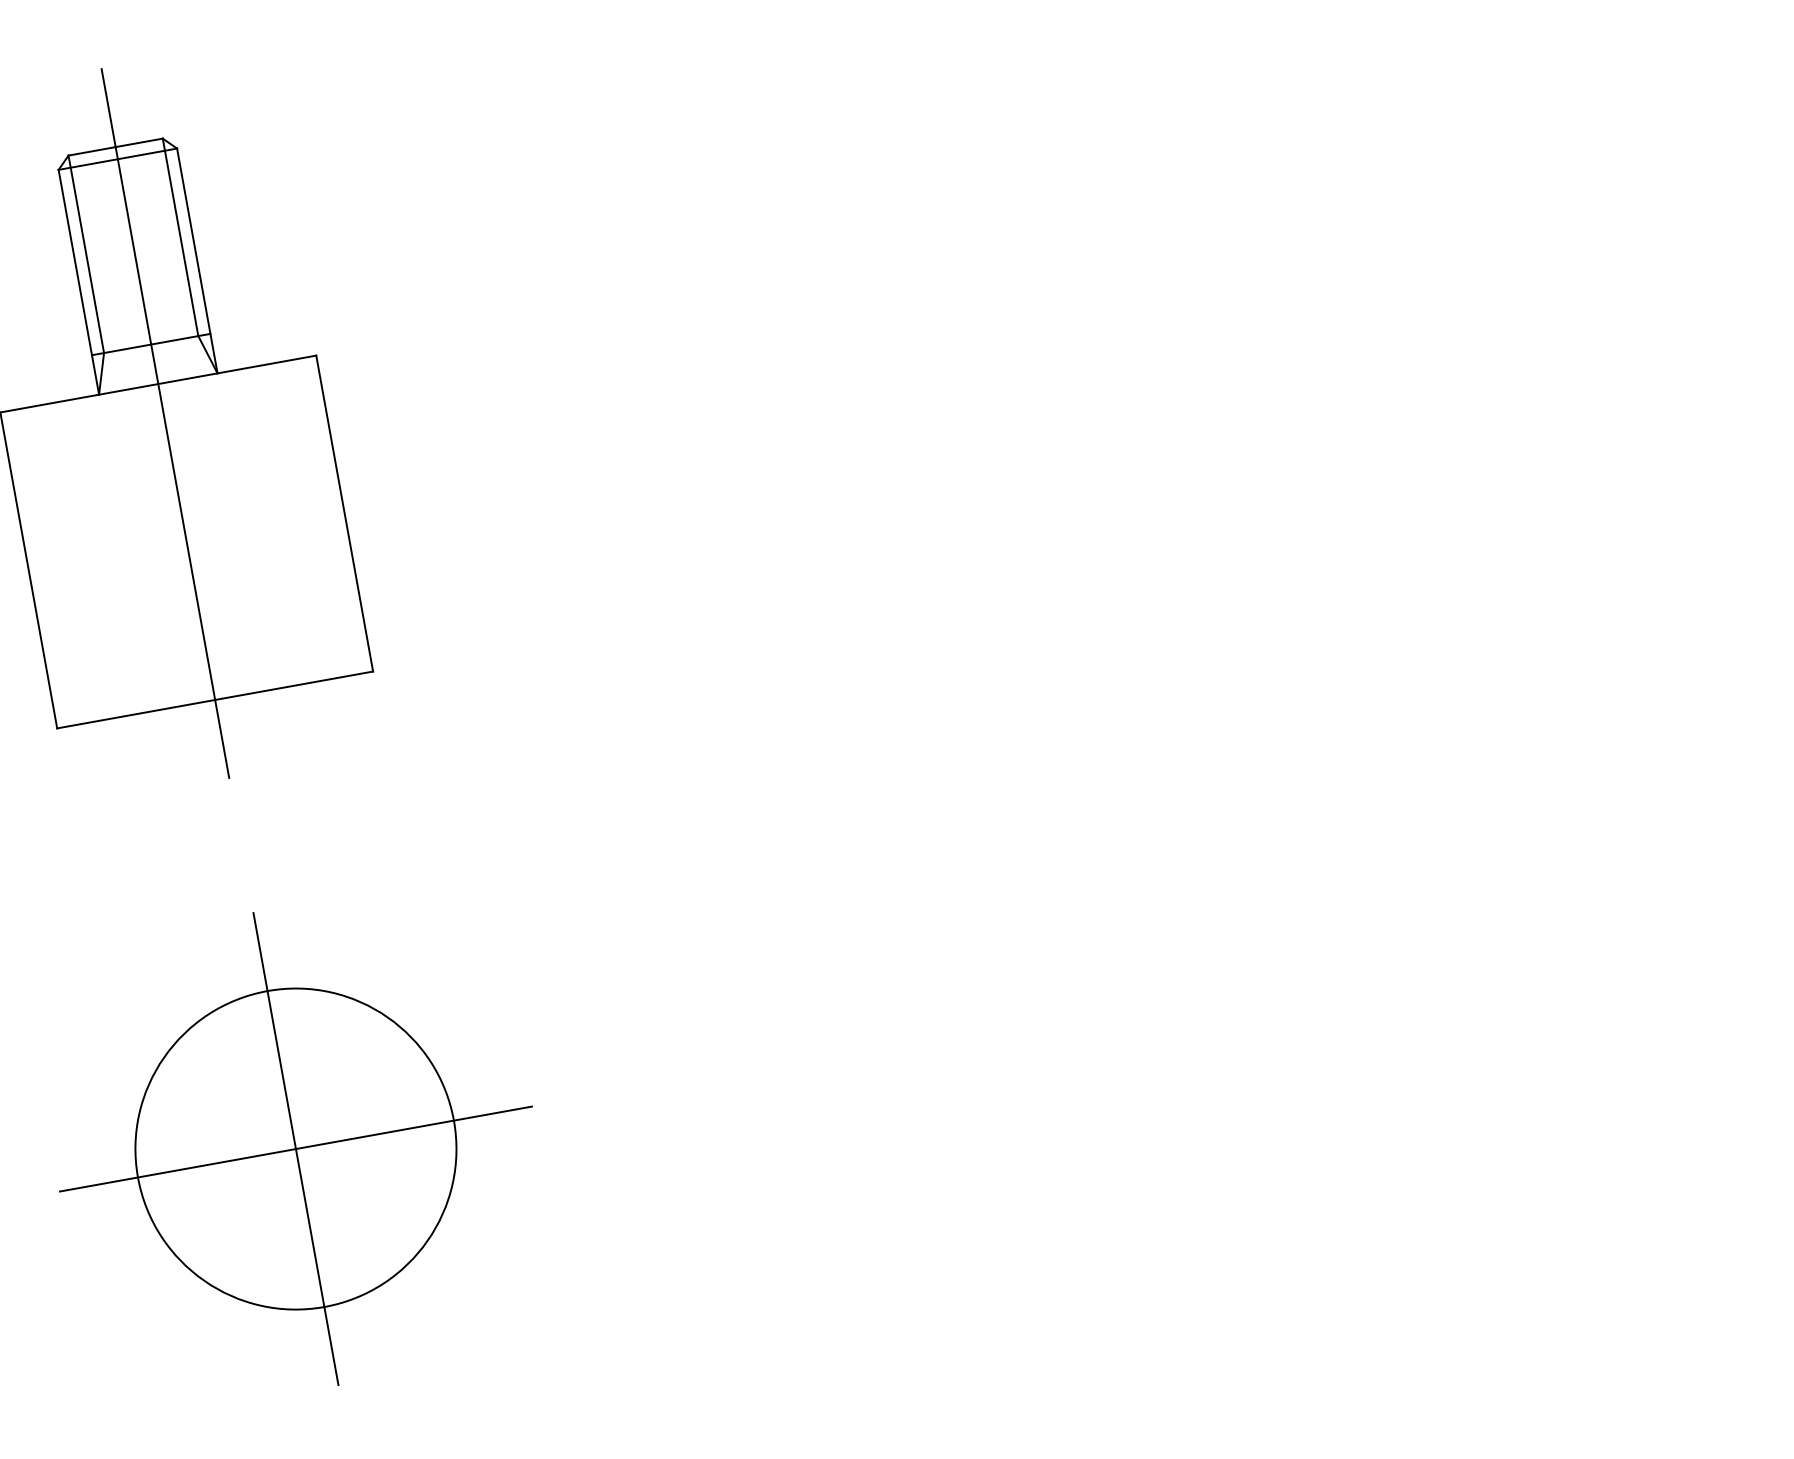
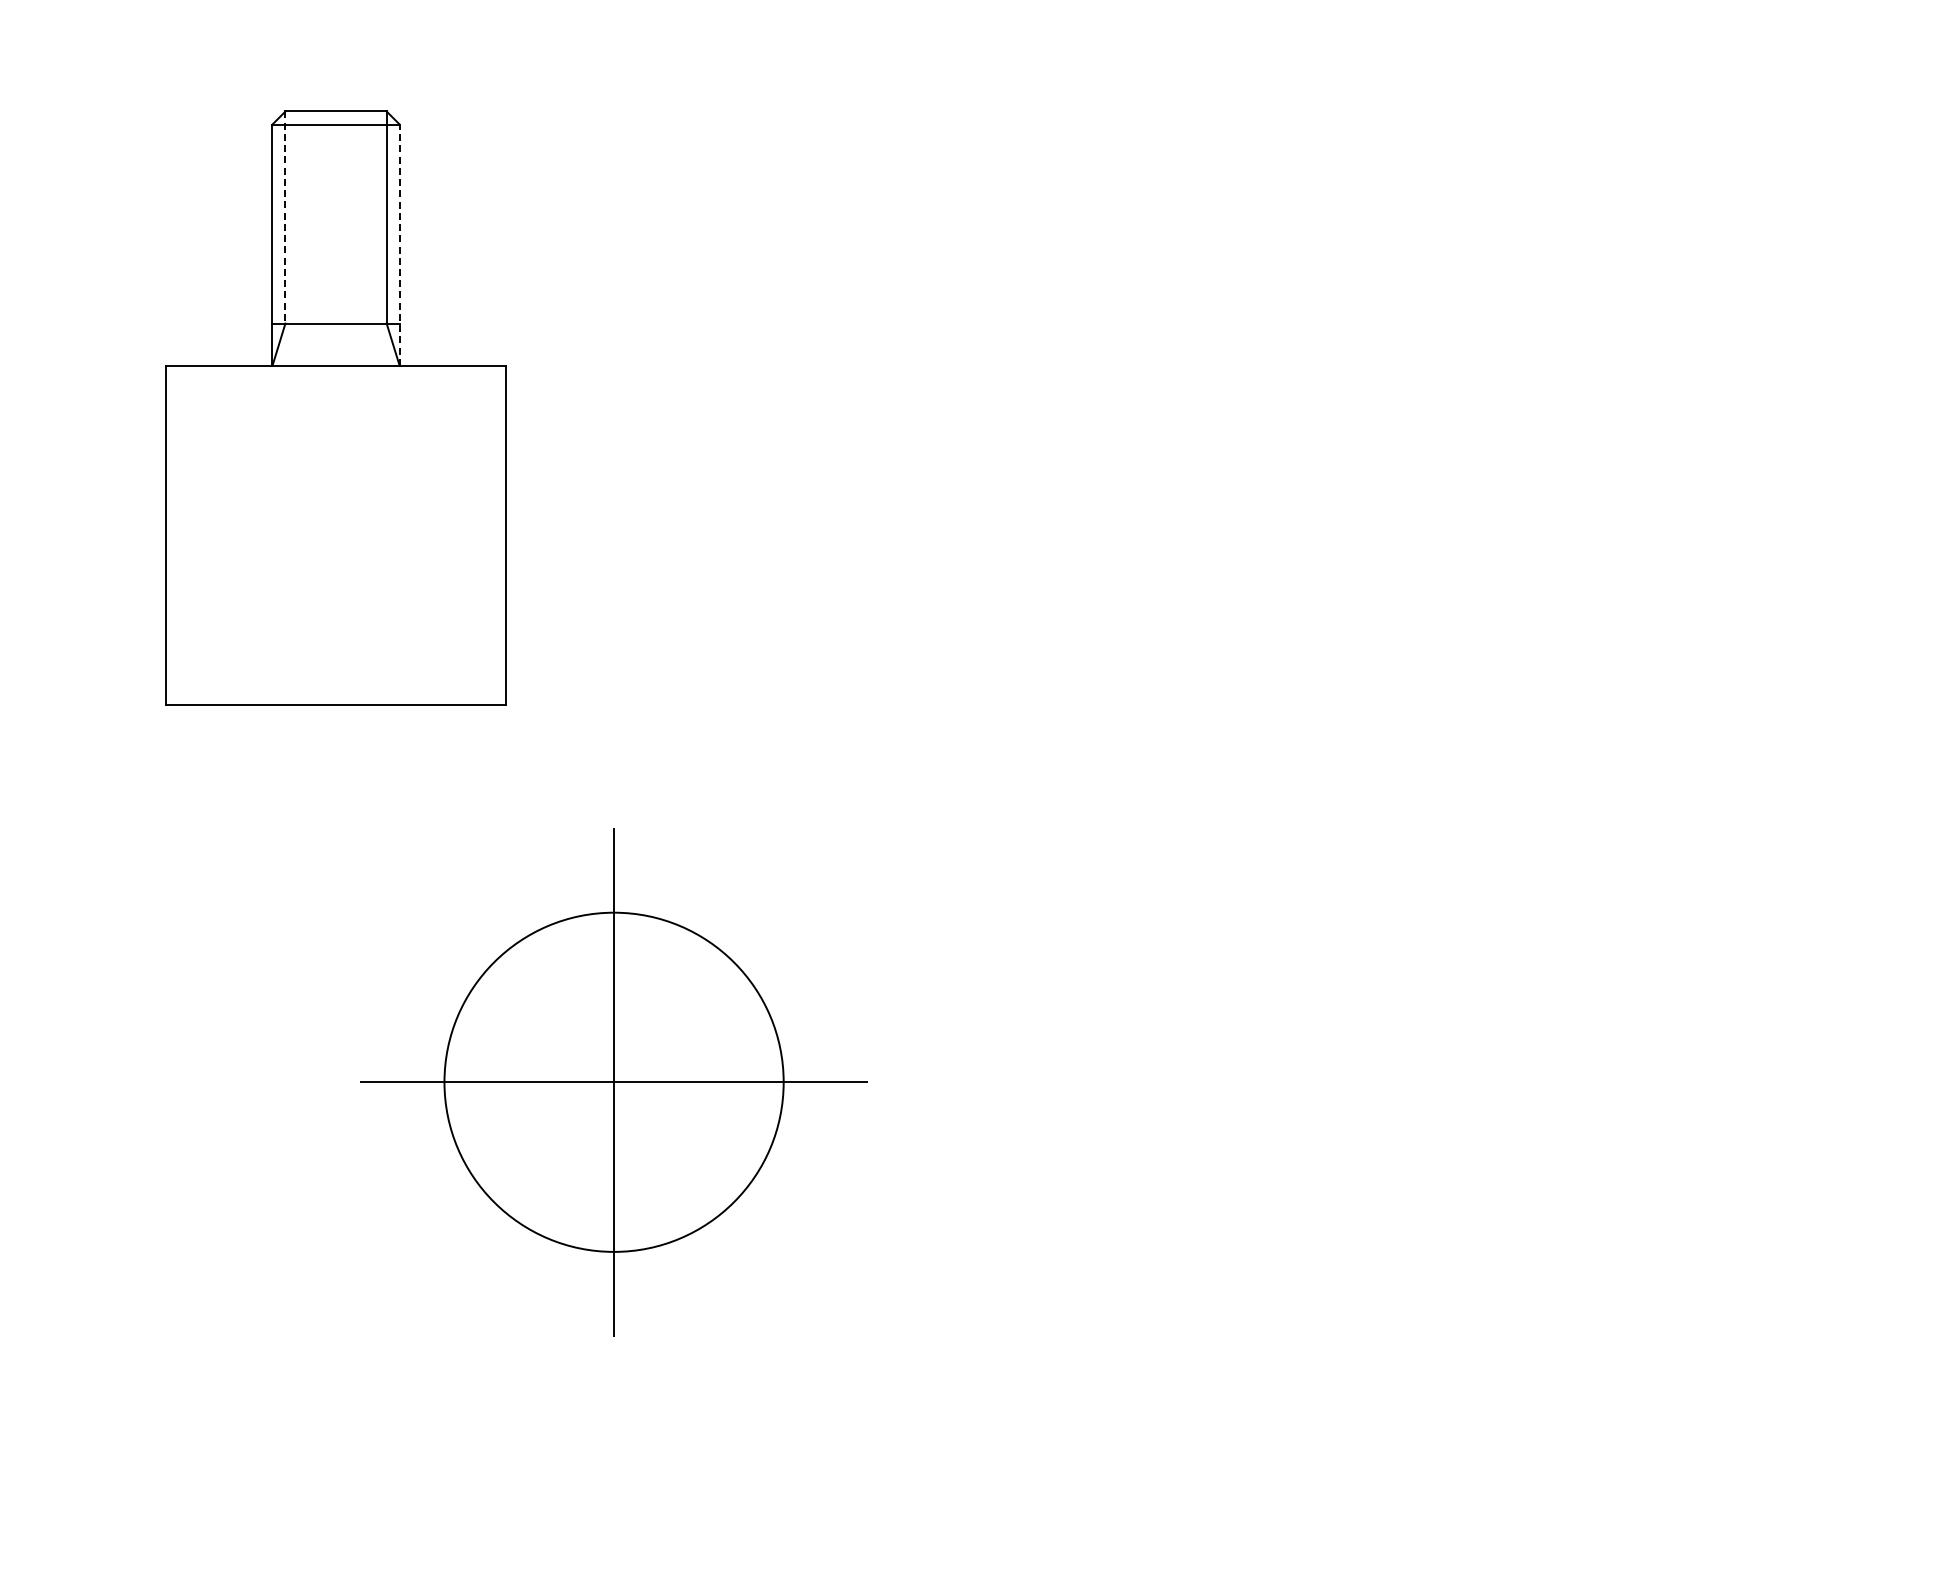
line: (86, 255) -> (285, 218), solid -> dashed
line: (197, 261) -> (399, 245), solid -> dashed
line: (165, 422) -> (336, 407), removed
part: (295, 1149) -> (613, 1082), moved

